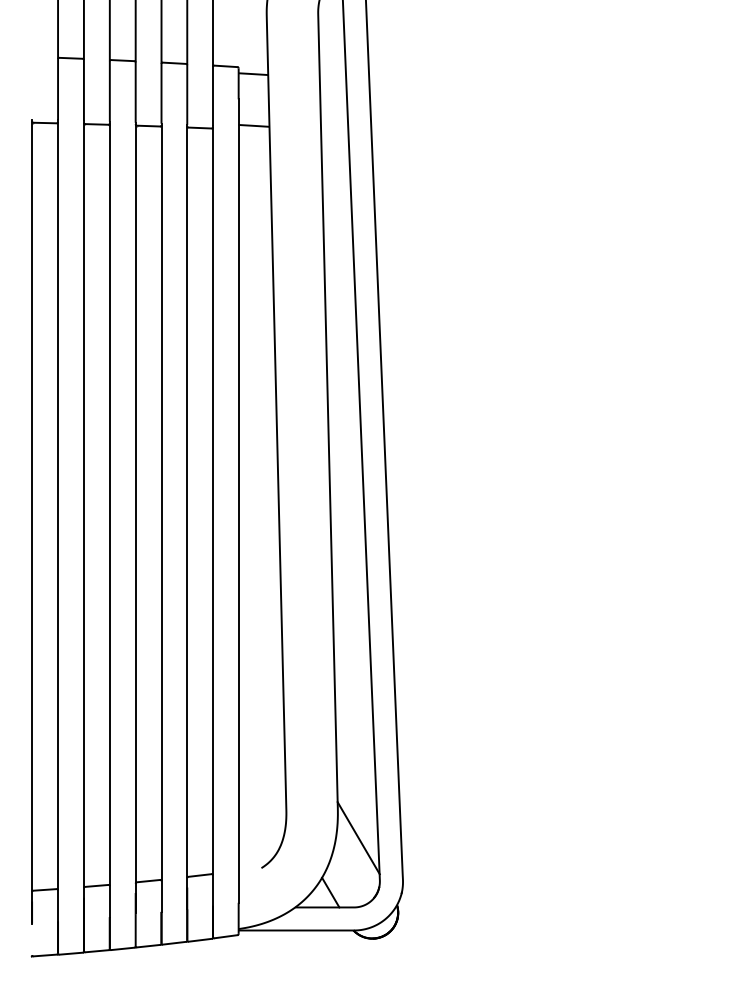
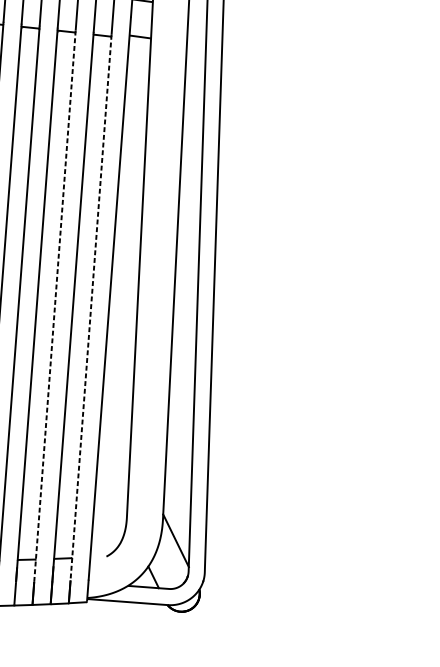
line: (212, 515) -> (90, 307), solid -> dashed
line: (161, 518) -> (54, 306), solid -> dashed

